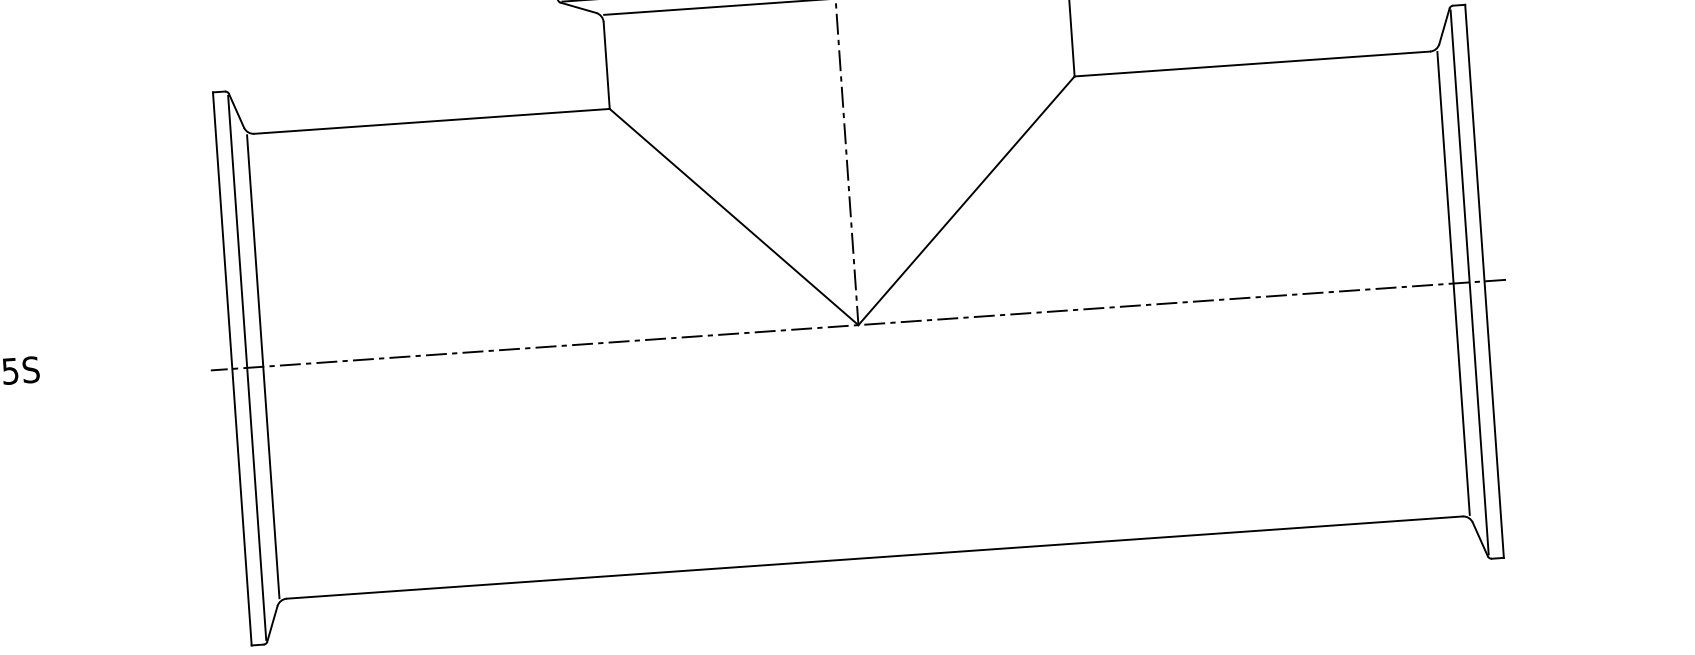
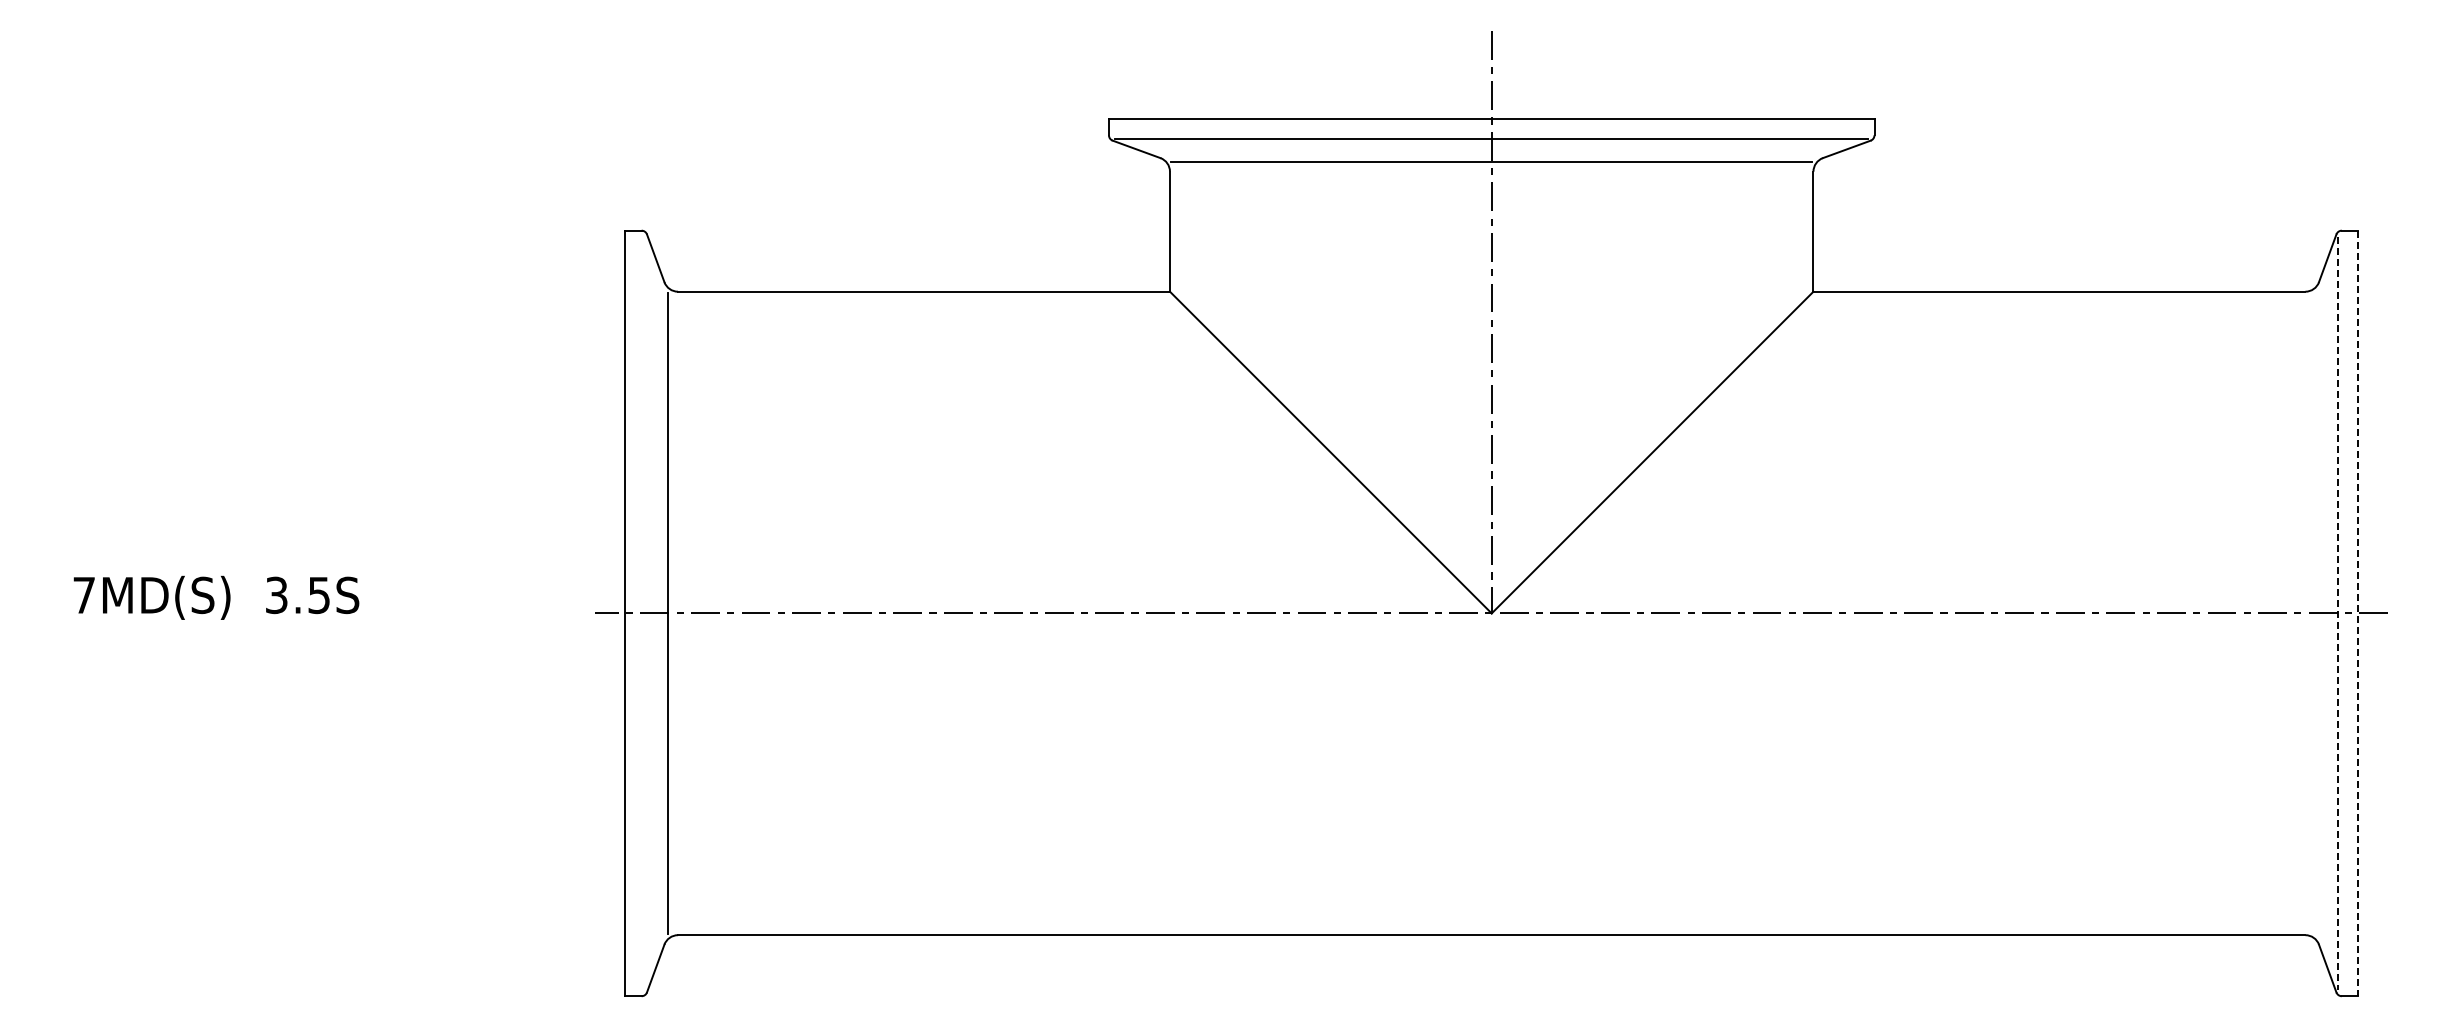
line: (1484, 281) -> (2358, 613), solid -> dashed
line: (1469, 282) -> (2337, 613), solid -> dashed
line: (1453, 283) -> (2315, 613), removed
line: (247, 367) -> (645, 613), removed

